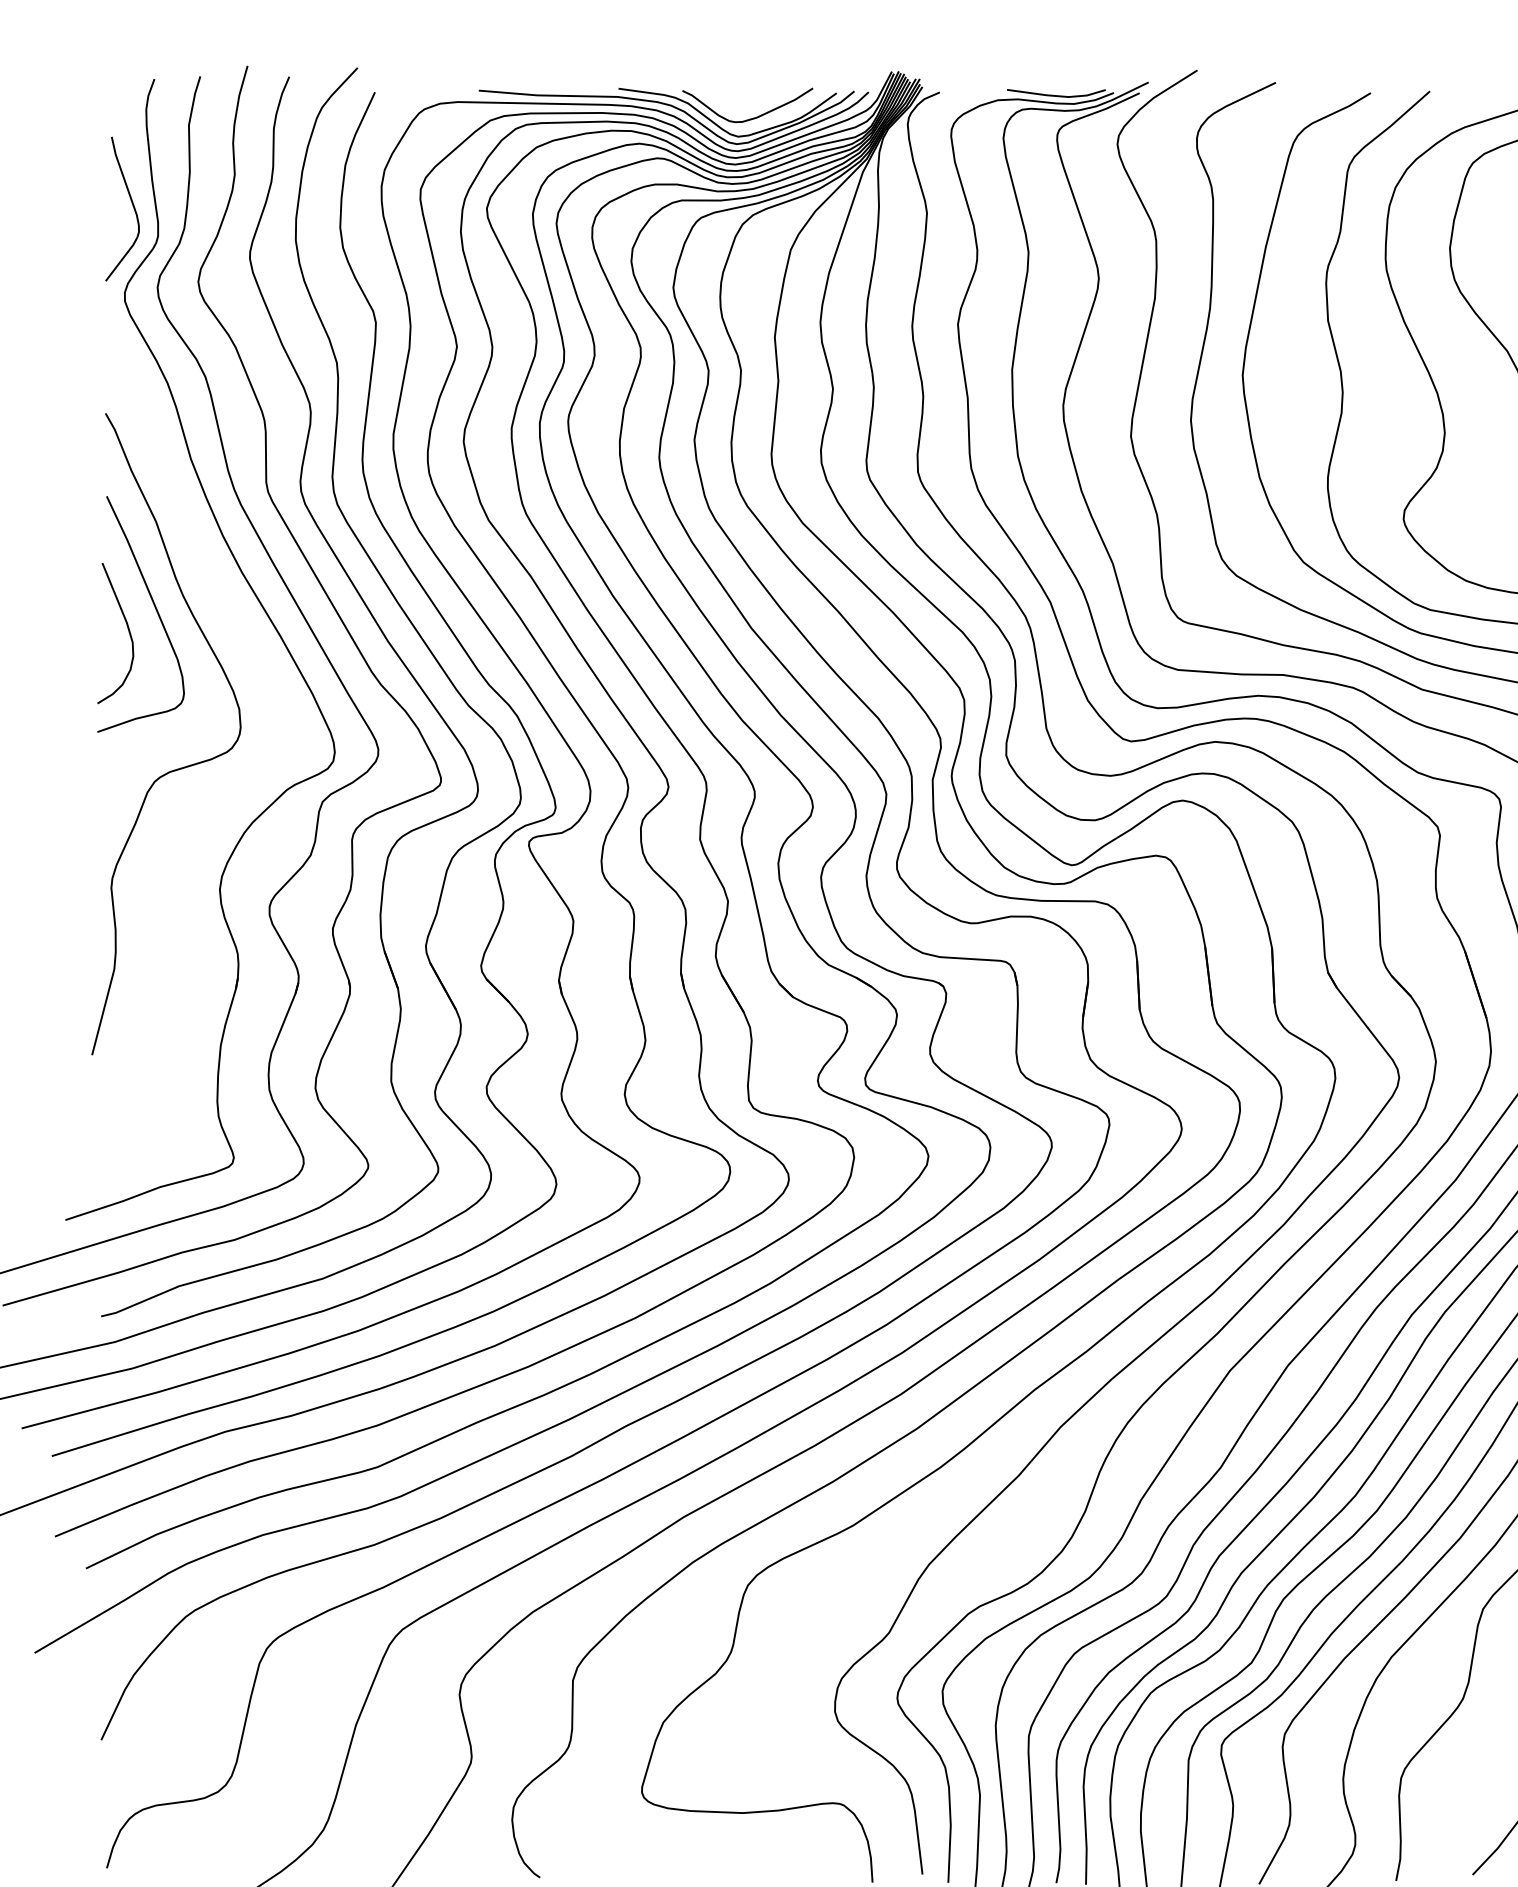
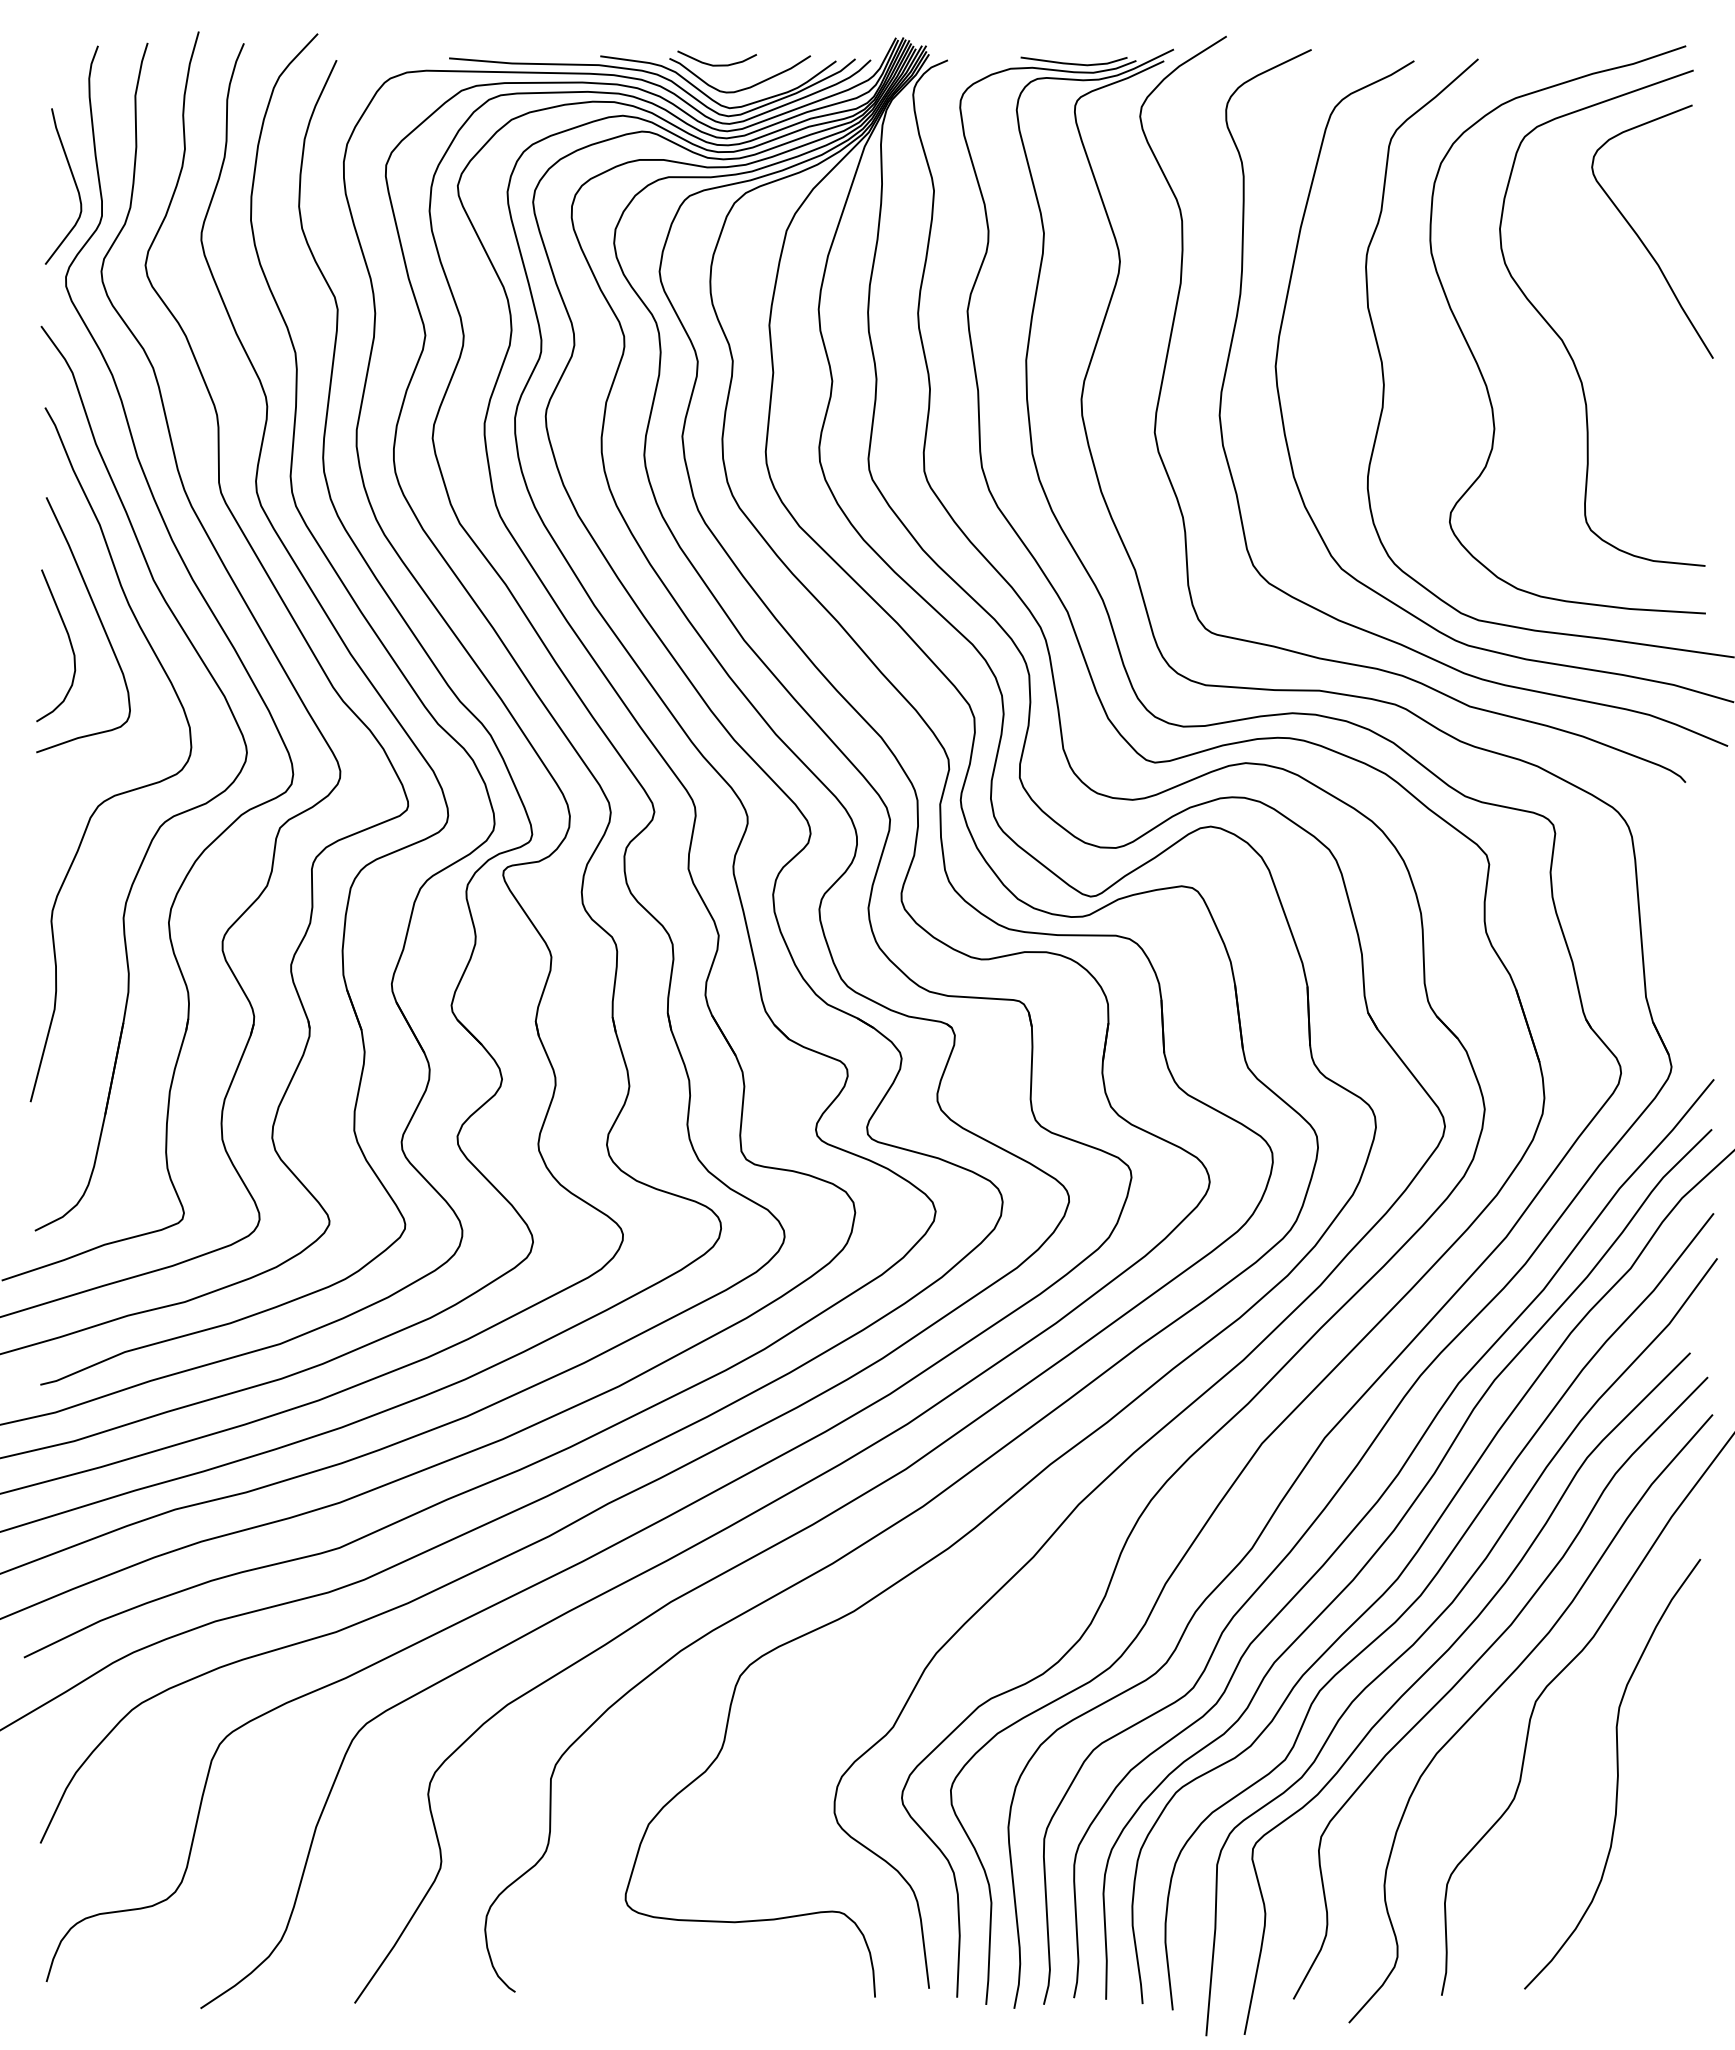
curve: (725, 96) -> (716, 64), added
part: (219, 793) -> (168, 818), added

